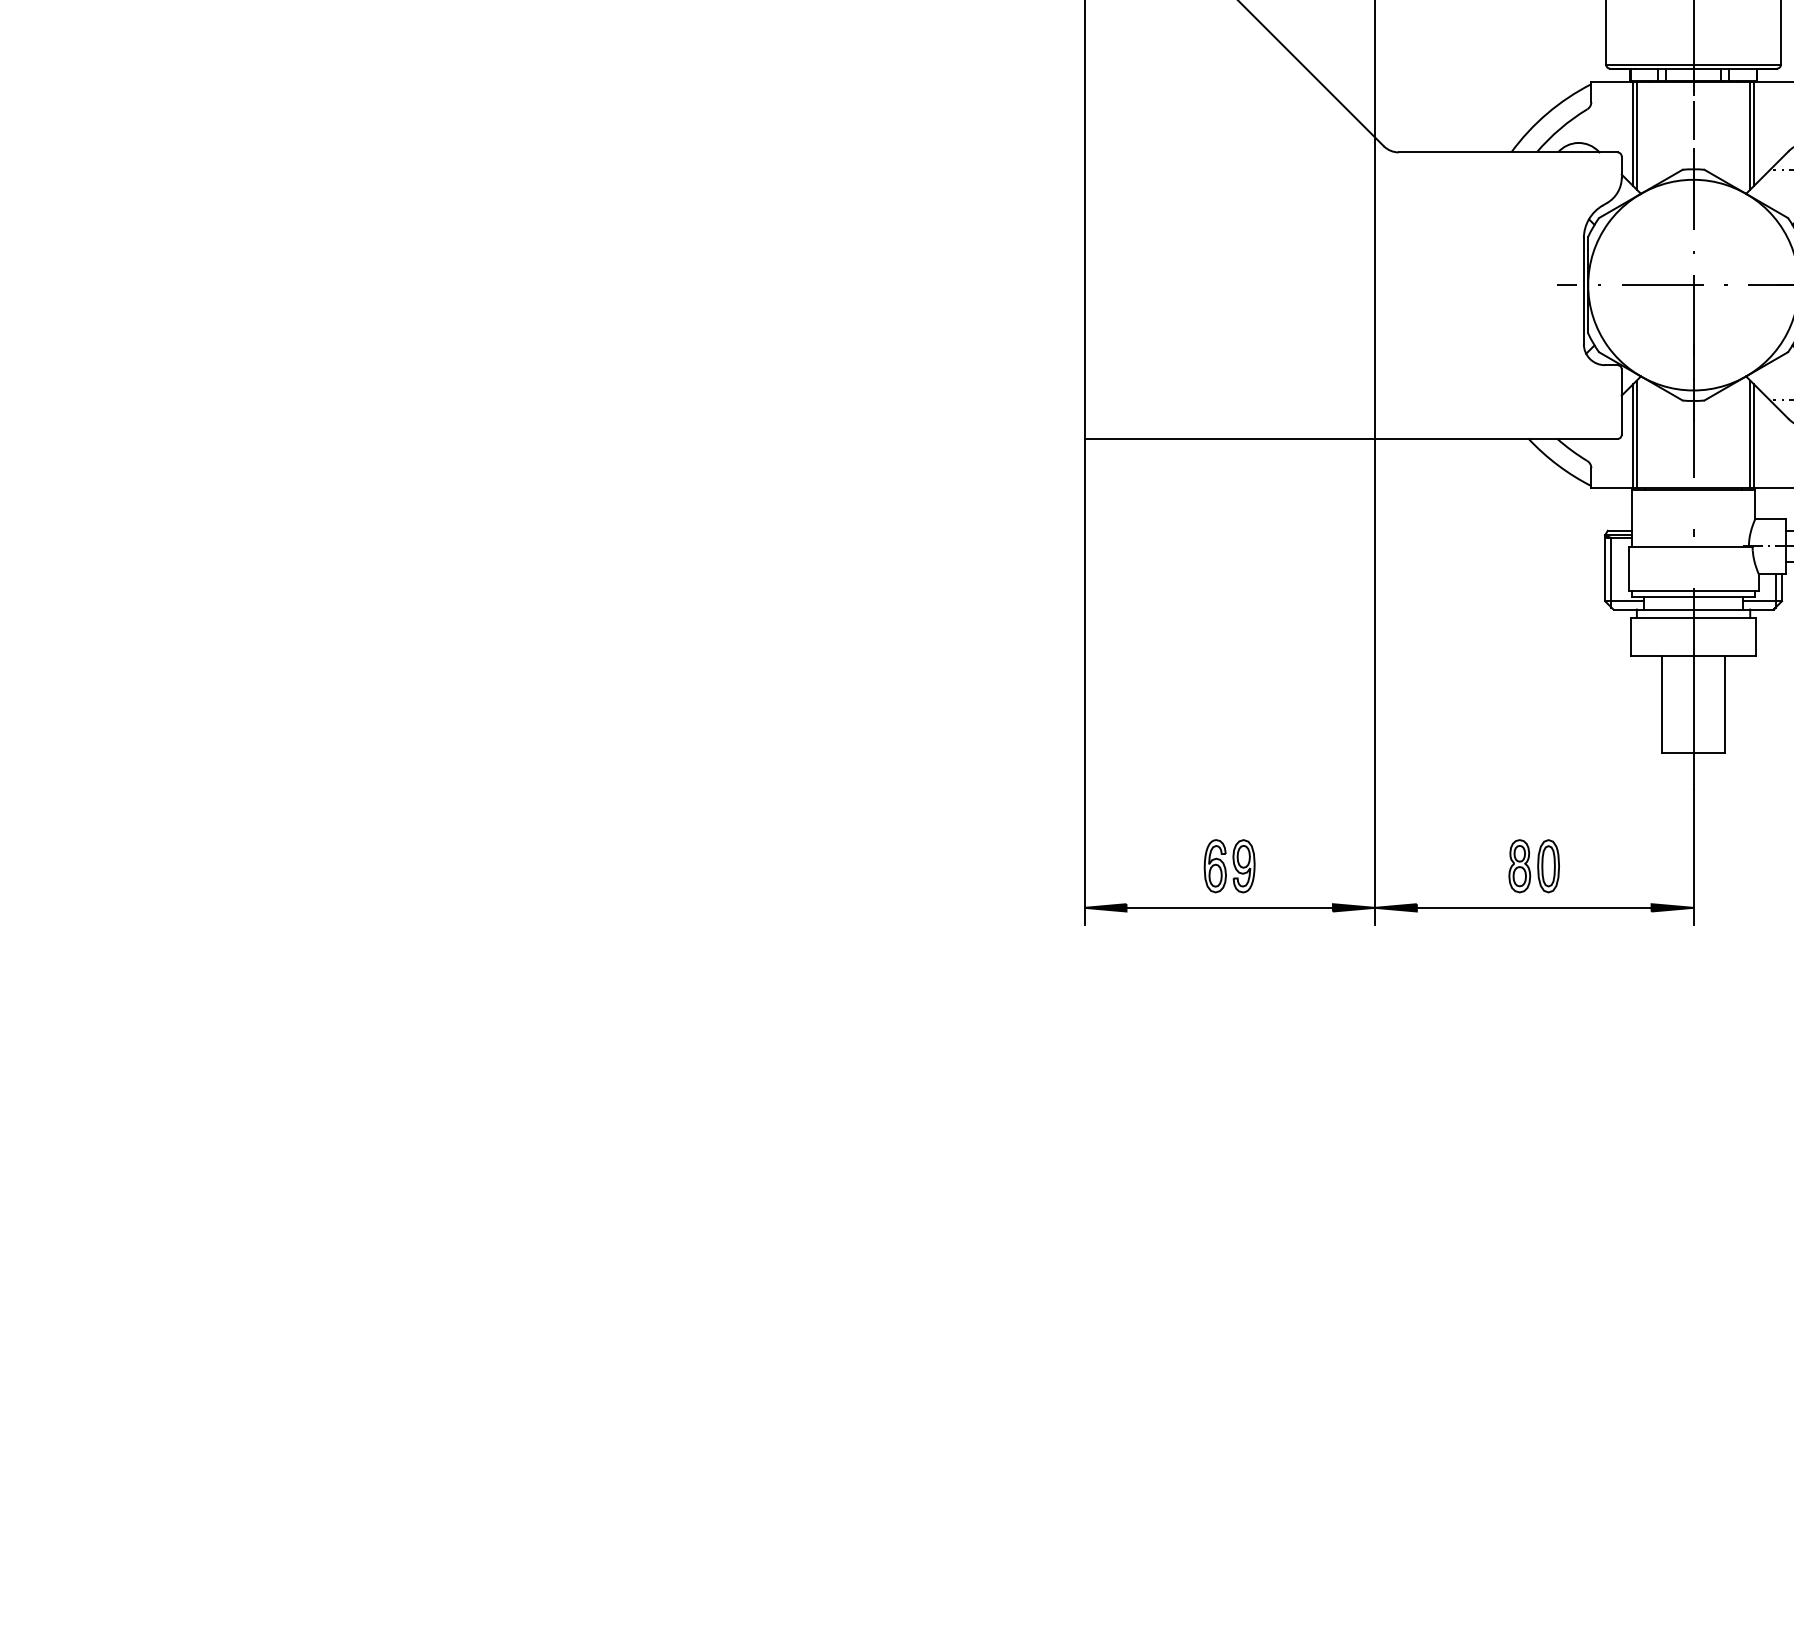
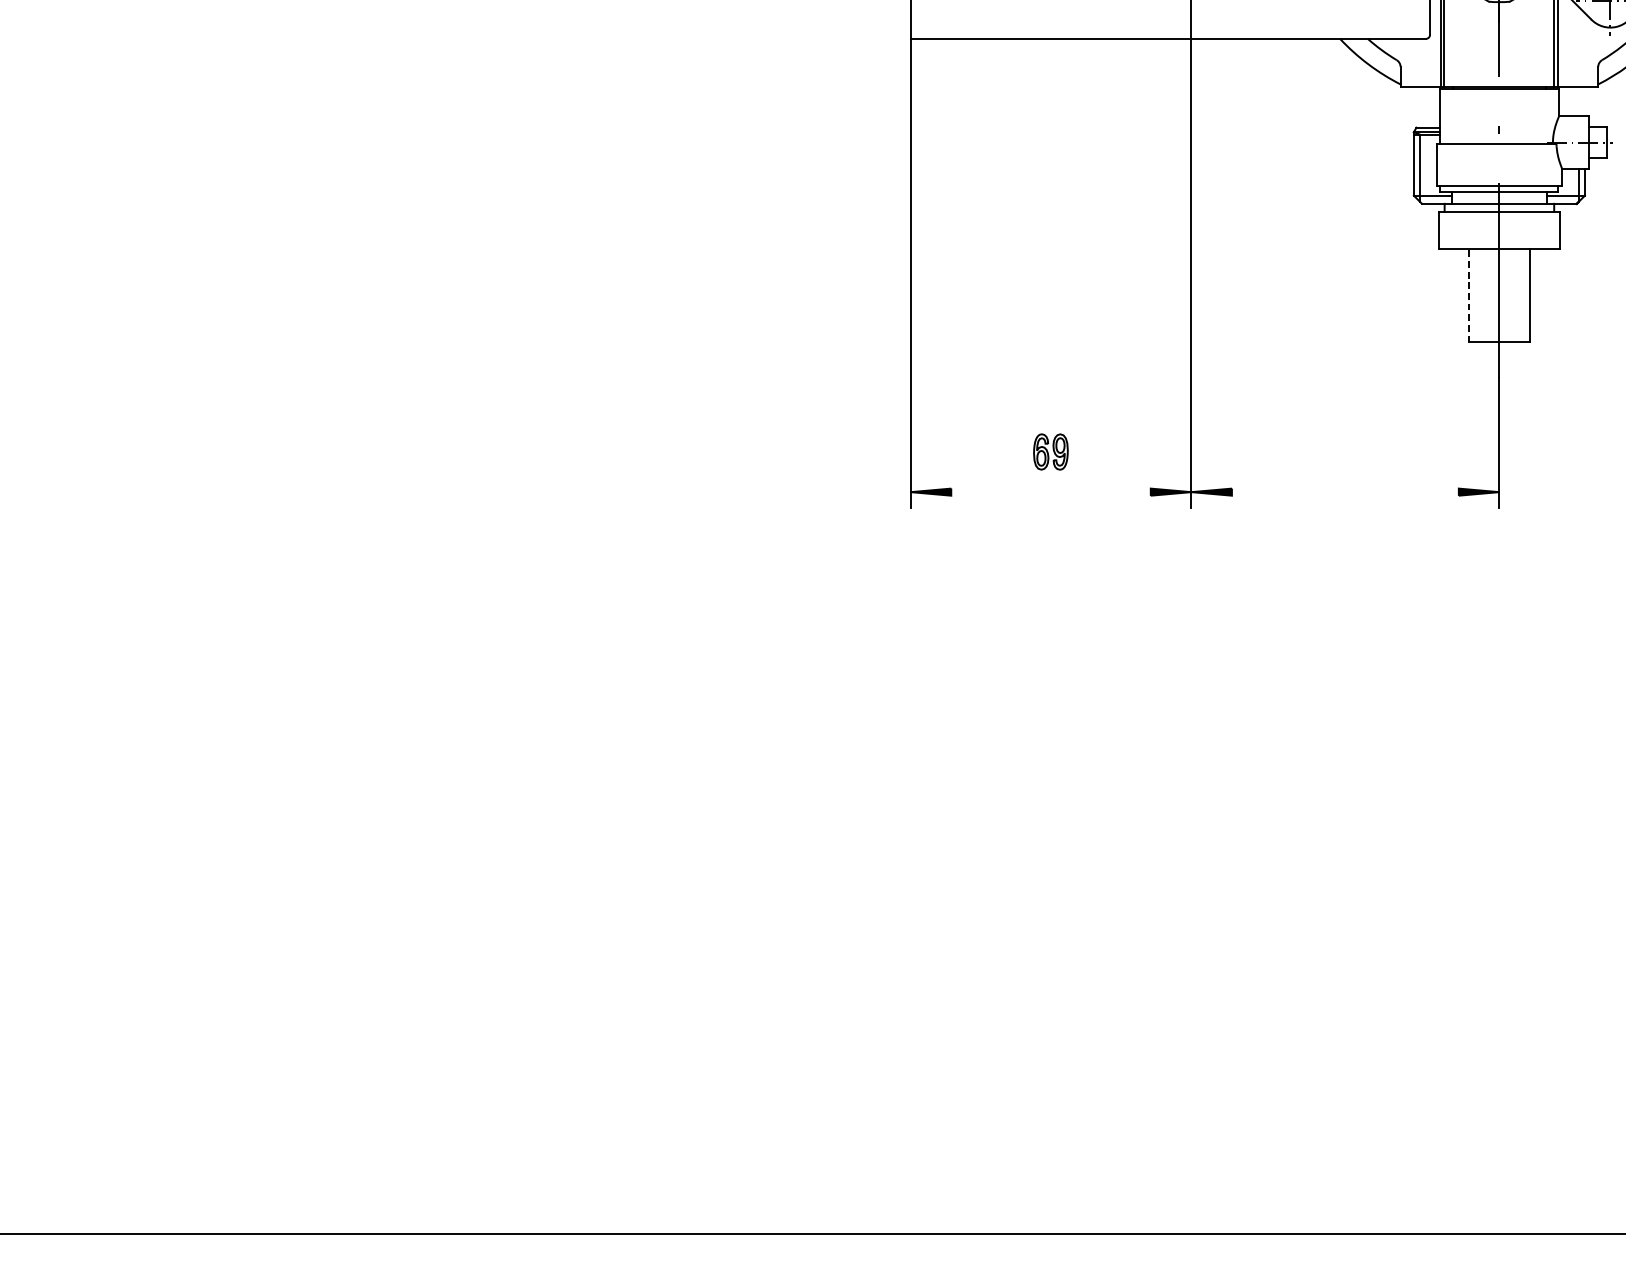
line: (1661, 703) -> (1468, 294), solid -> dashed
part: (1229, 866) -> (1050, 452), size x0.7
part: (1533, 866) -> (1344, 452), removed
line: (1229, 907) -> (1050, 491), removed
line: (1533, 907) -> (1344, 491), removed

